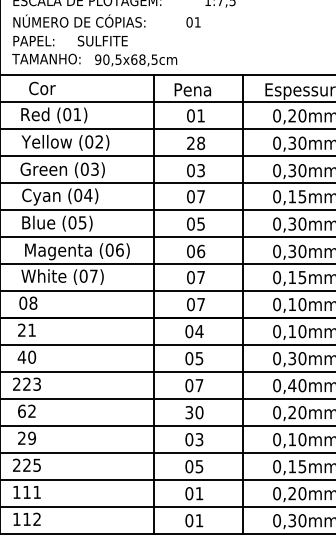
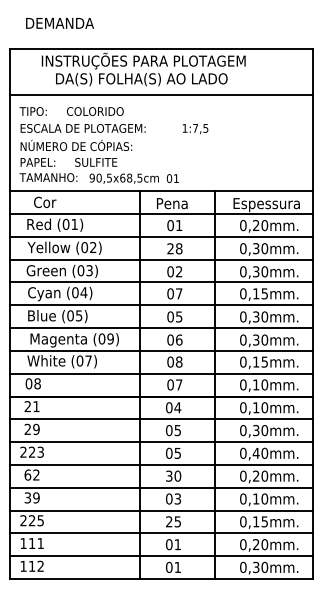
text: (193, 22) -> (172, 178), moved
text: (201, 171) -> (179, 272), 03 -> 02
text: (119, 249) -> (110, 338), (06) -> (09)
text: (201, 276) -> (179, 361), 07 -> 08
text: (26, 357) -> (31, 429), 40 -> 29
text: (199, 385) -> (177, 453), 07 -> 05
text: (21, 439) -> (27, 498), 29 -> 39
text: (189, 466) -> (169, 521), 05 -> 25

